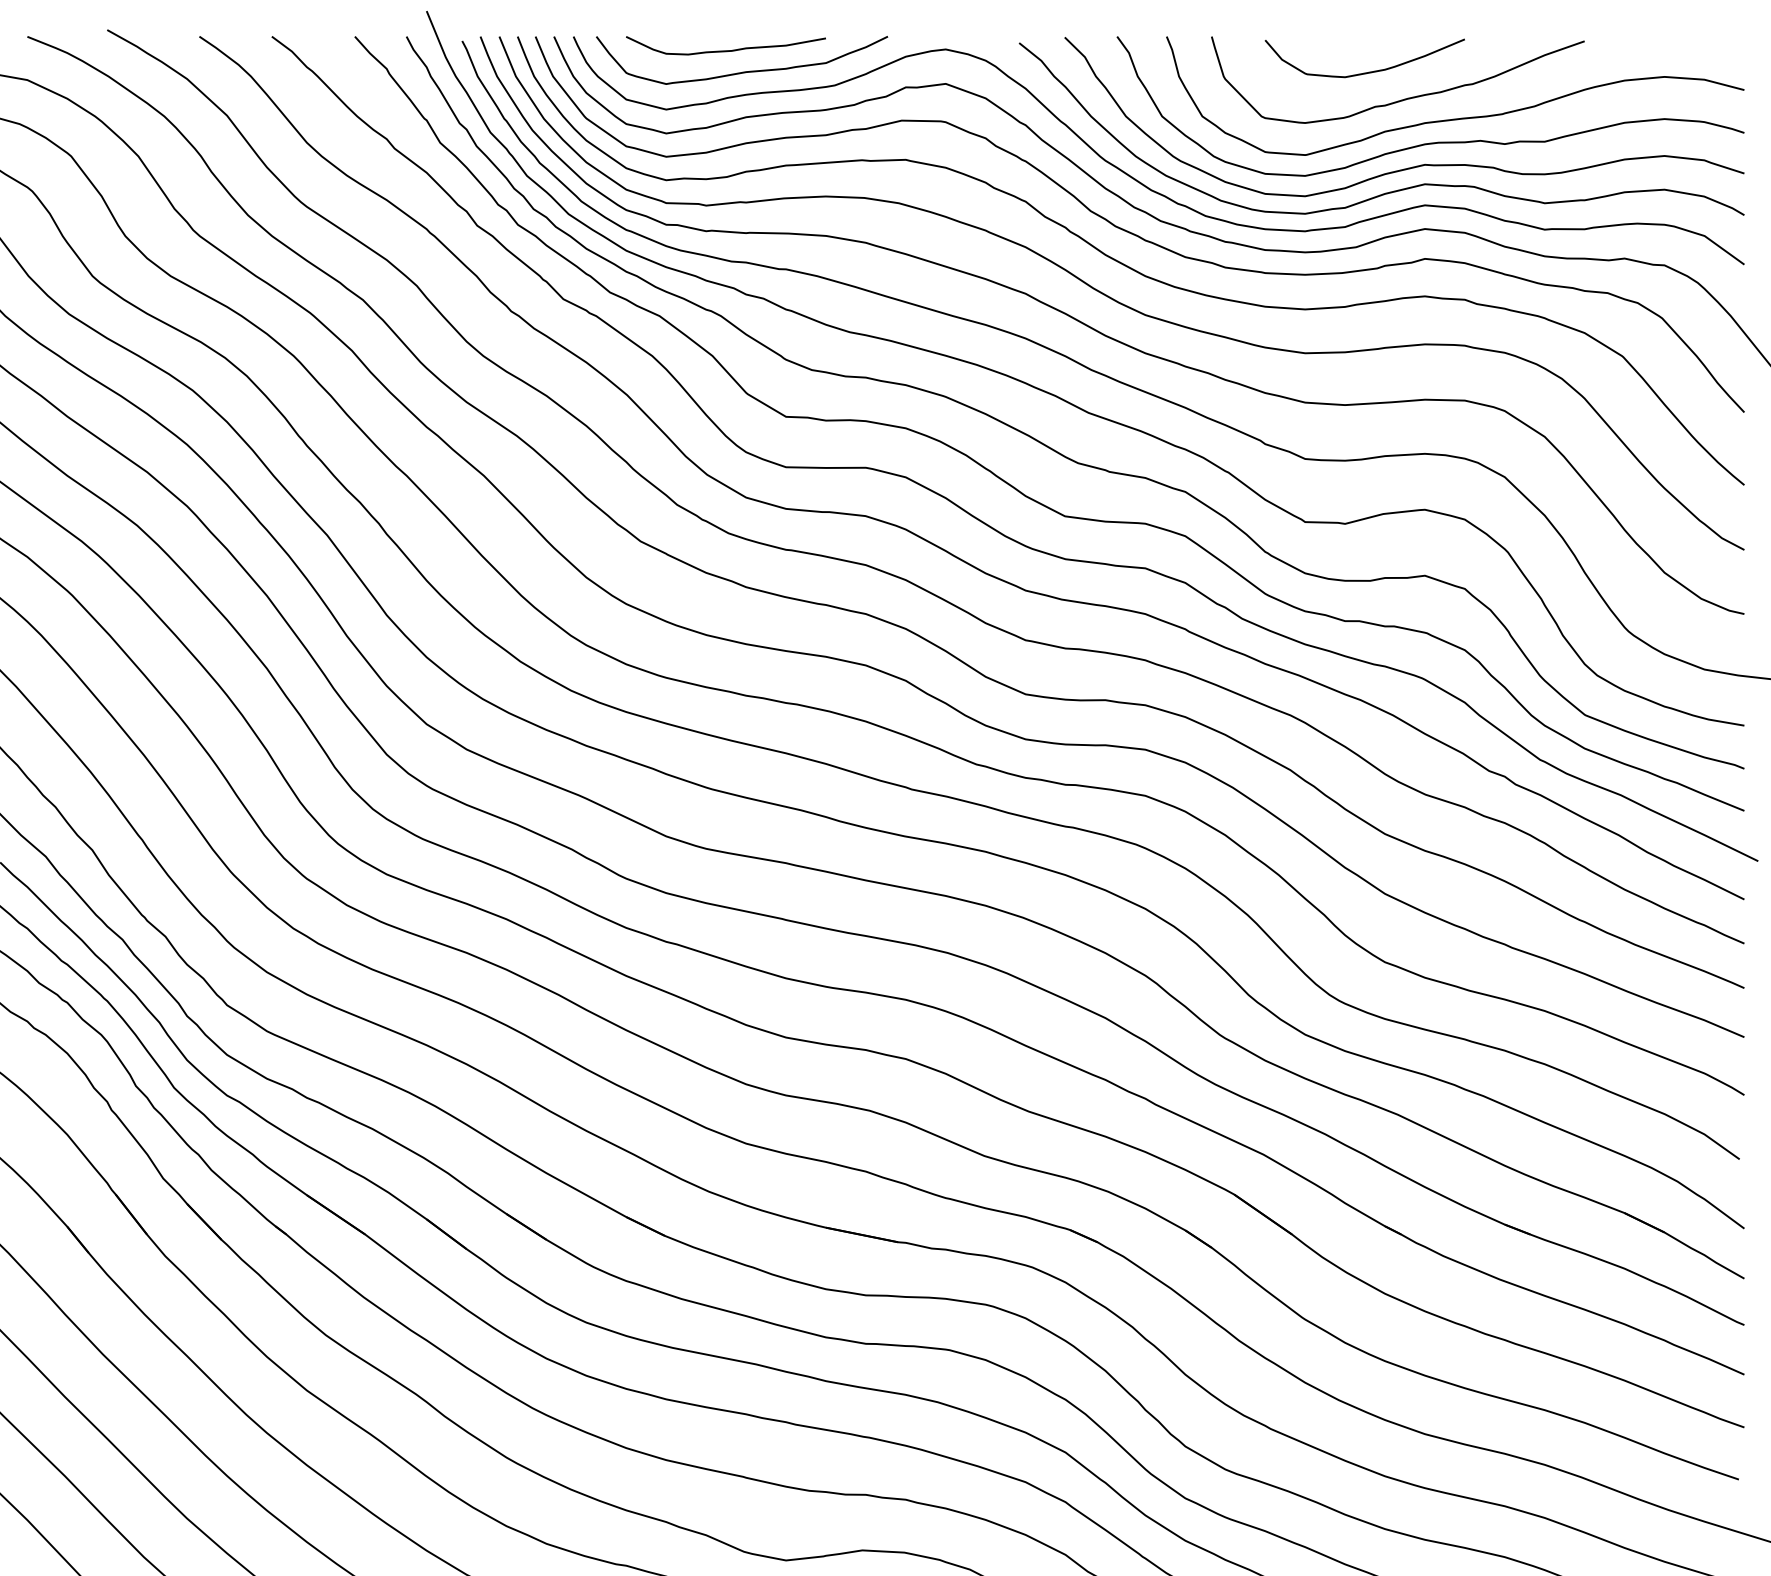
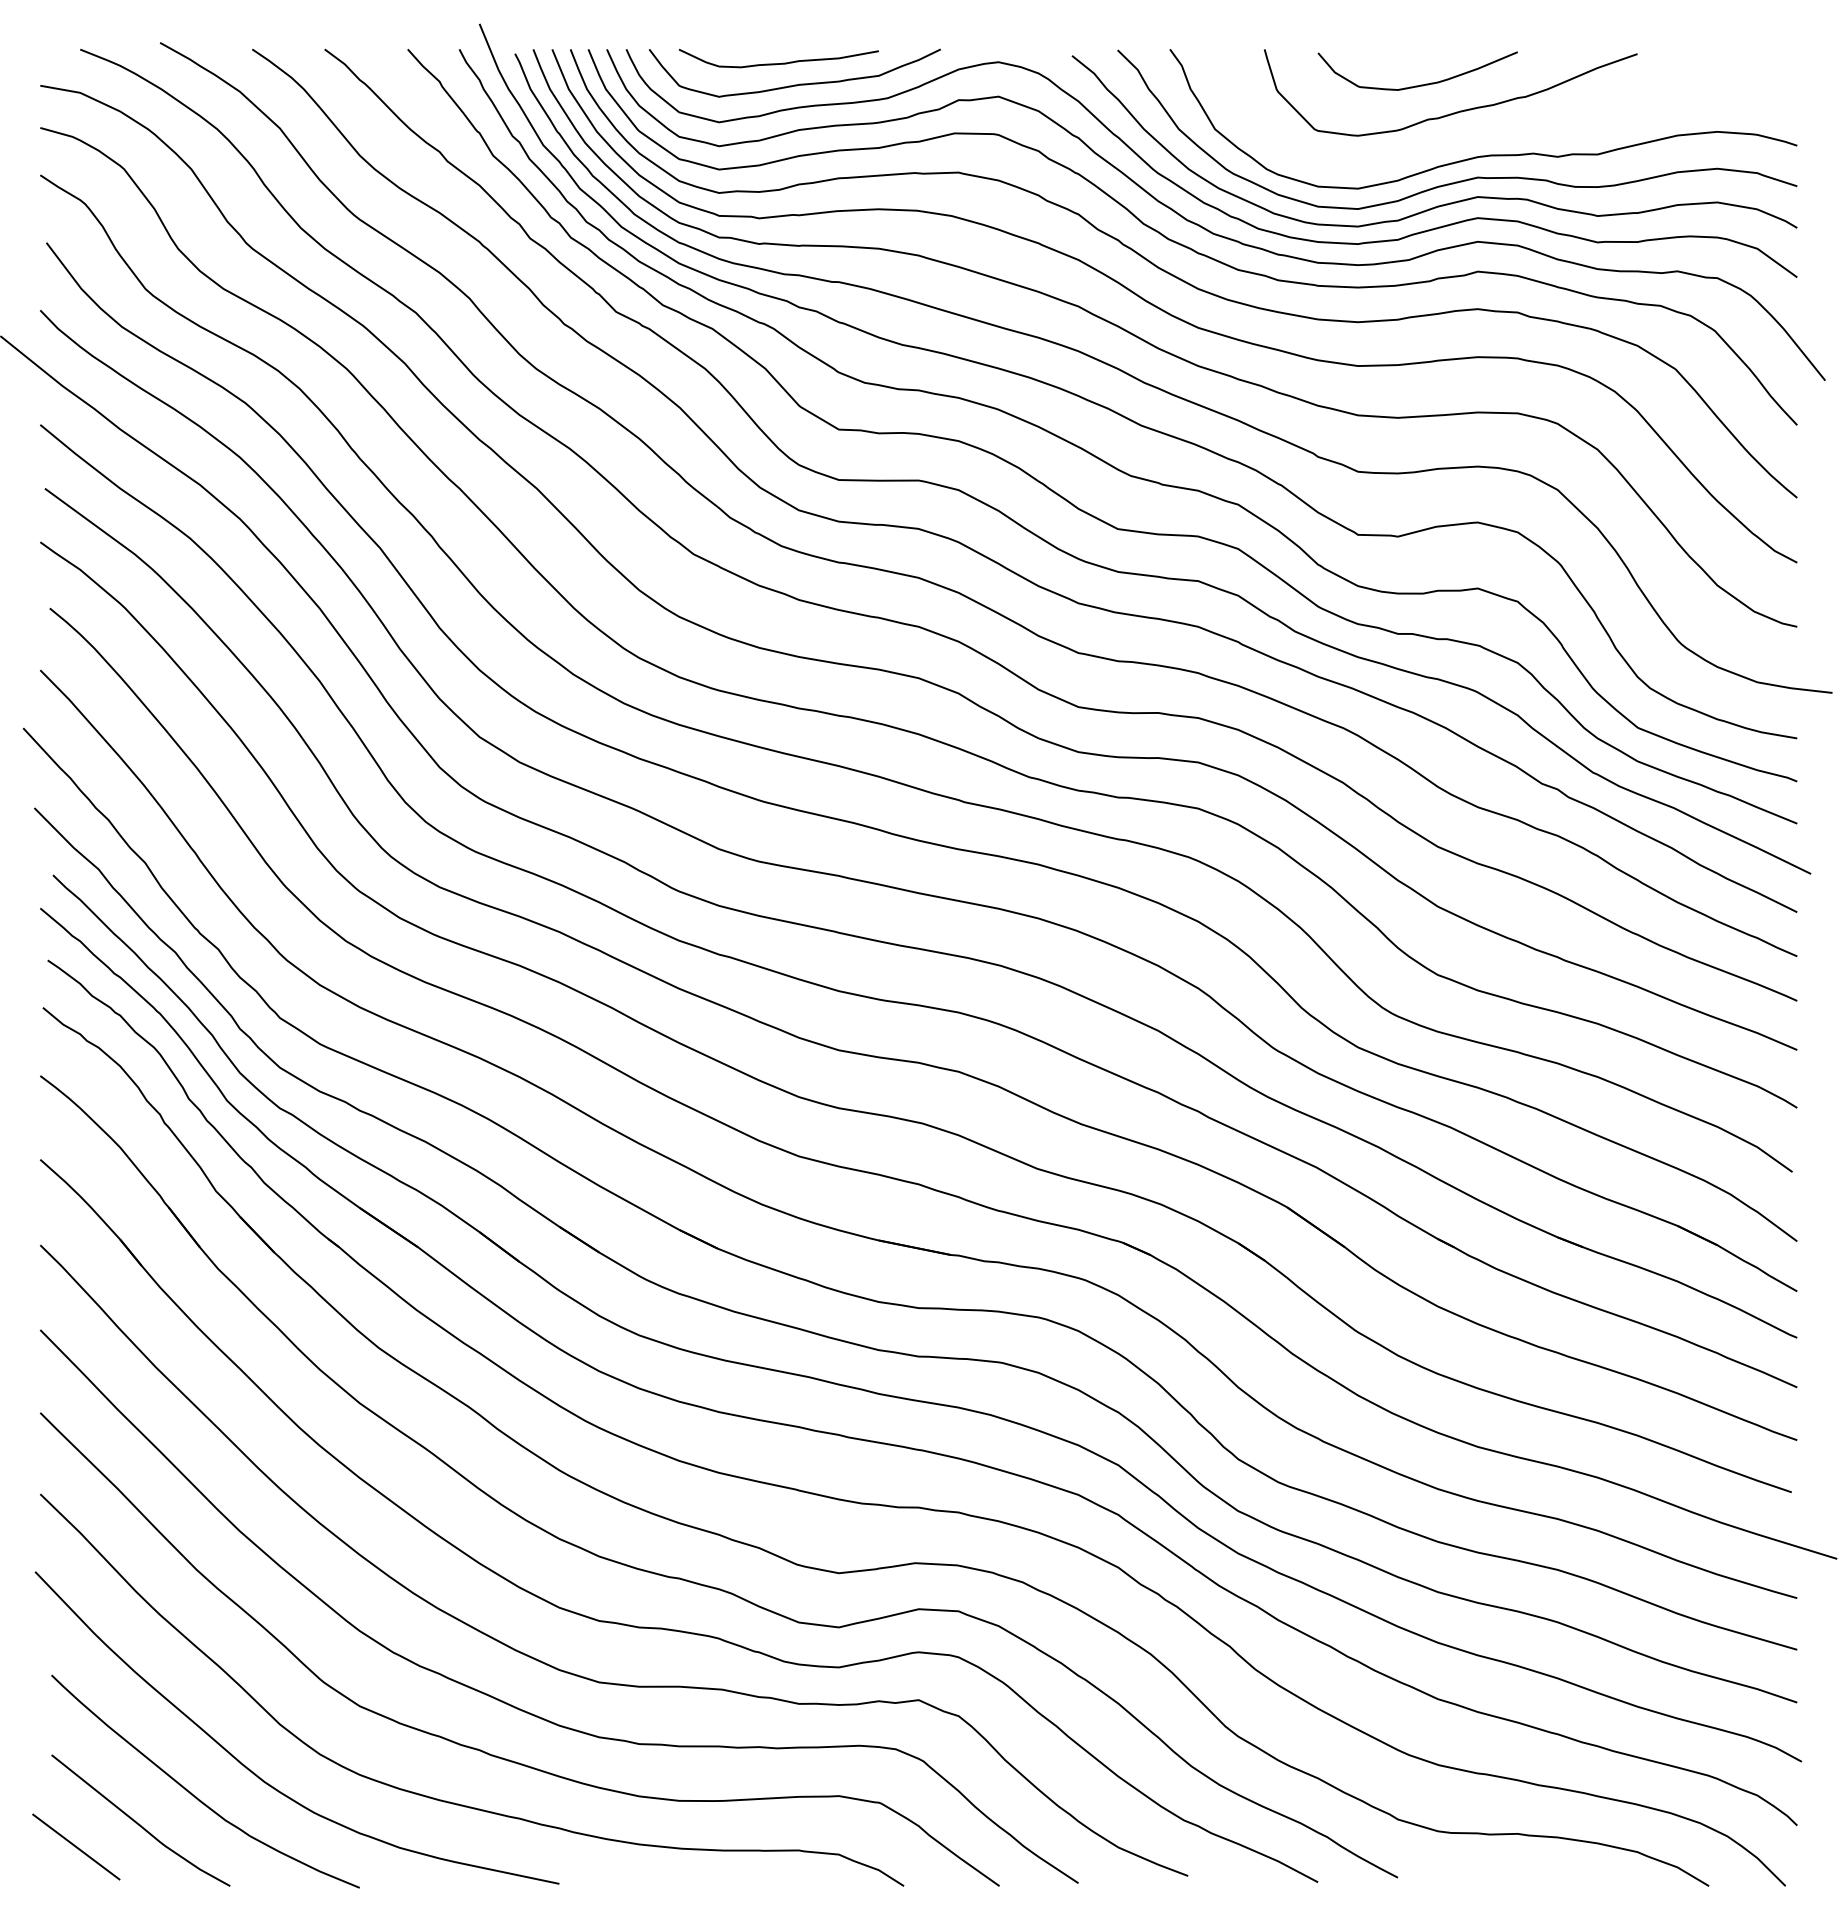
curve: (1459, 117) -> (1512, 130), removed

